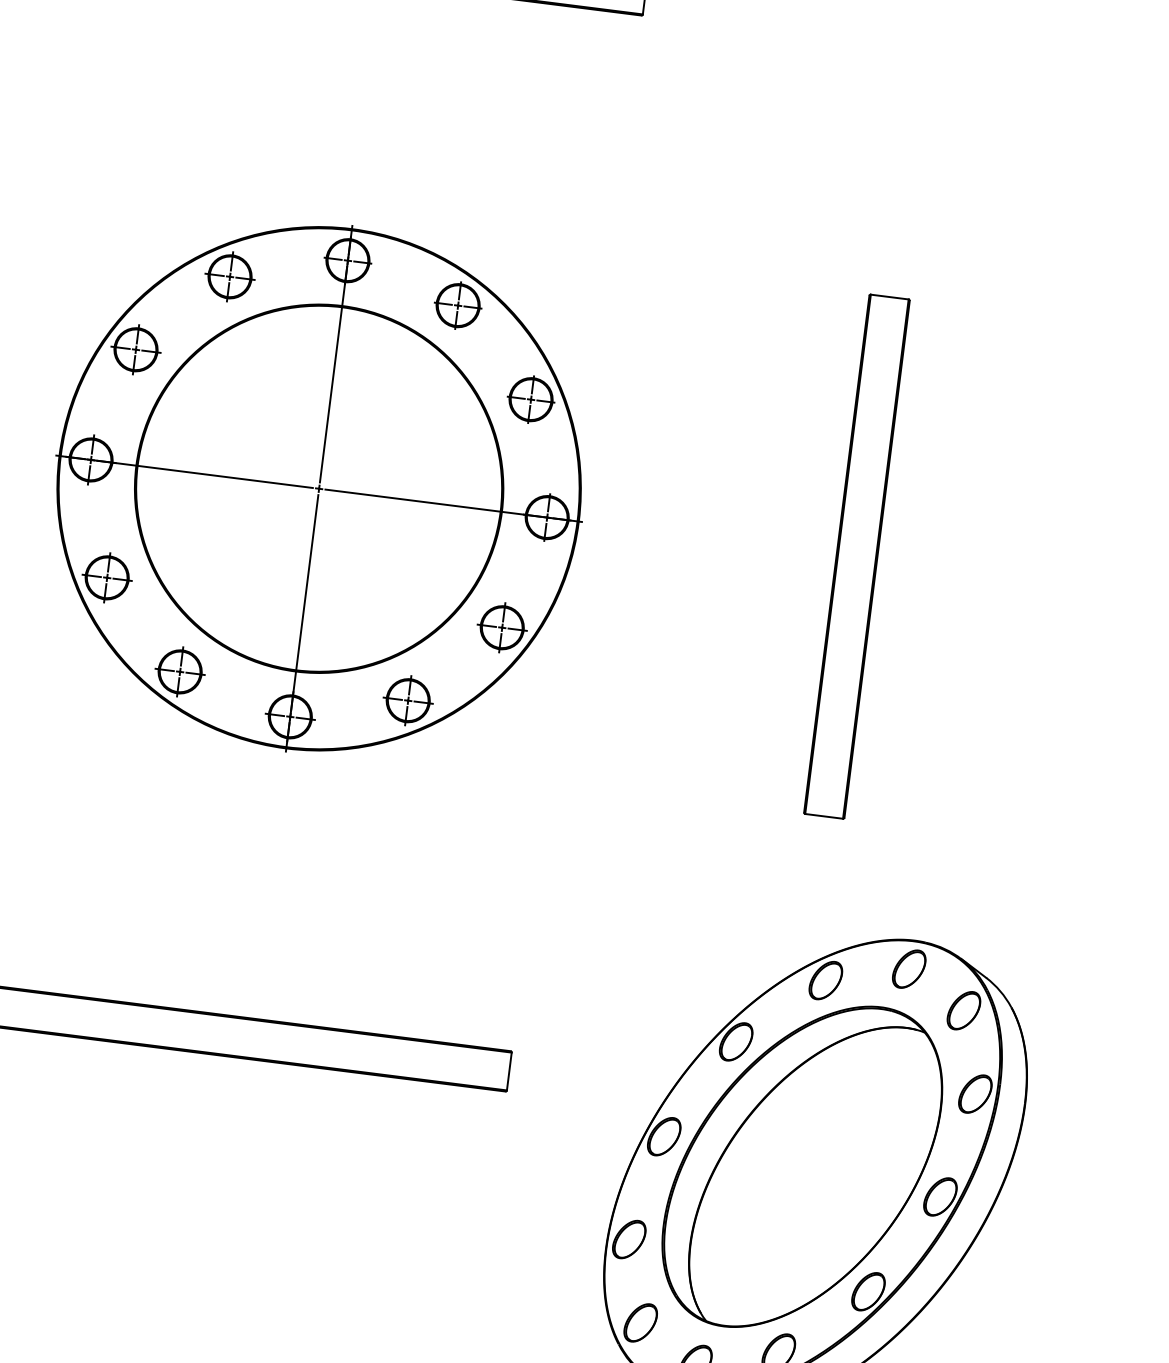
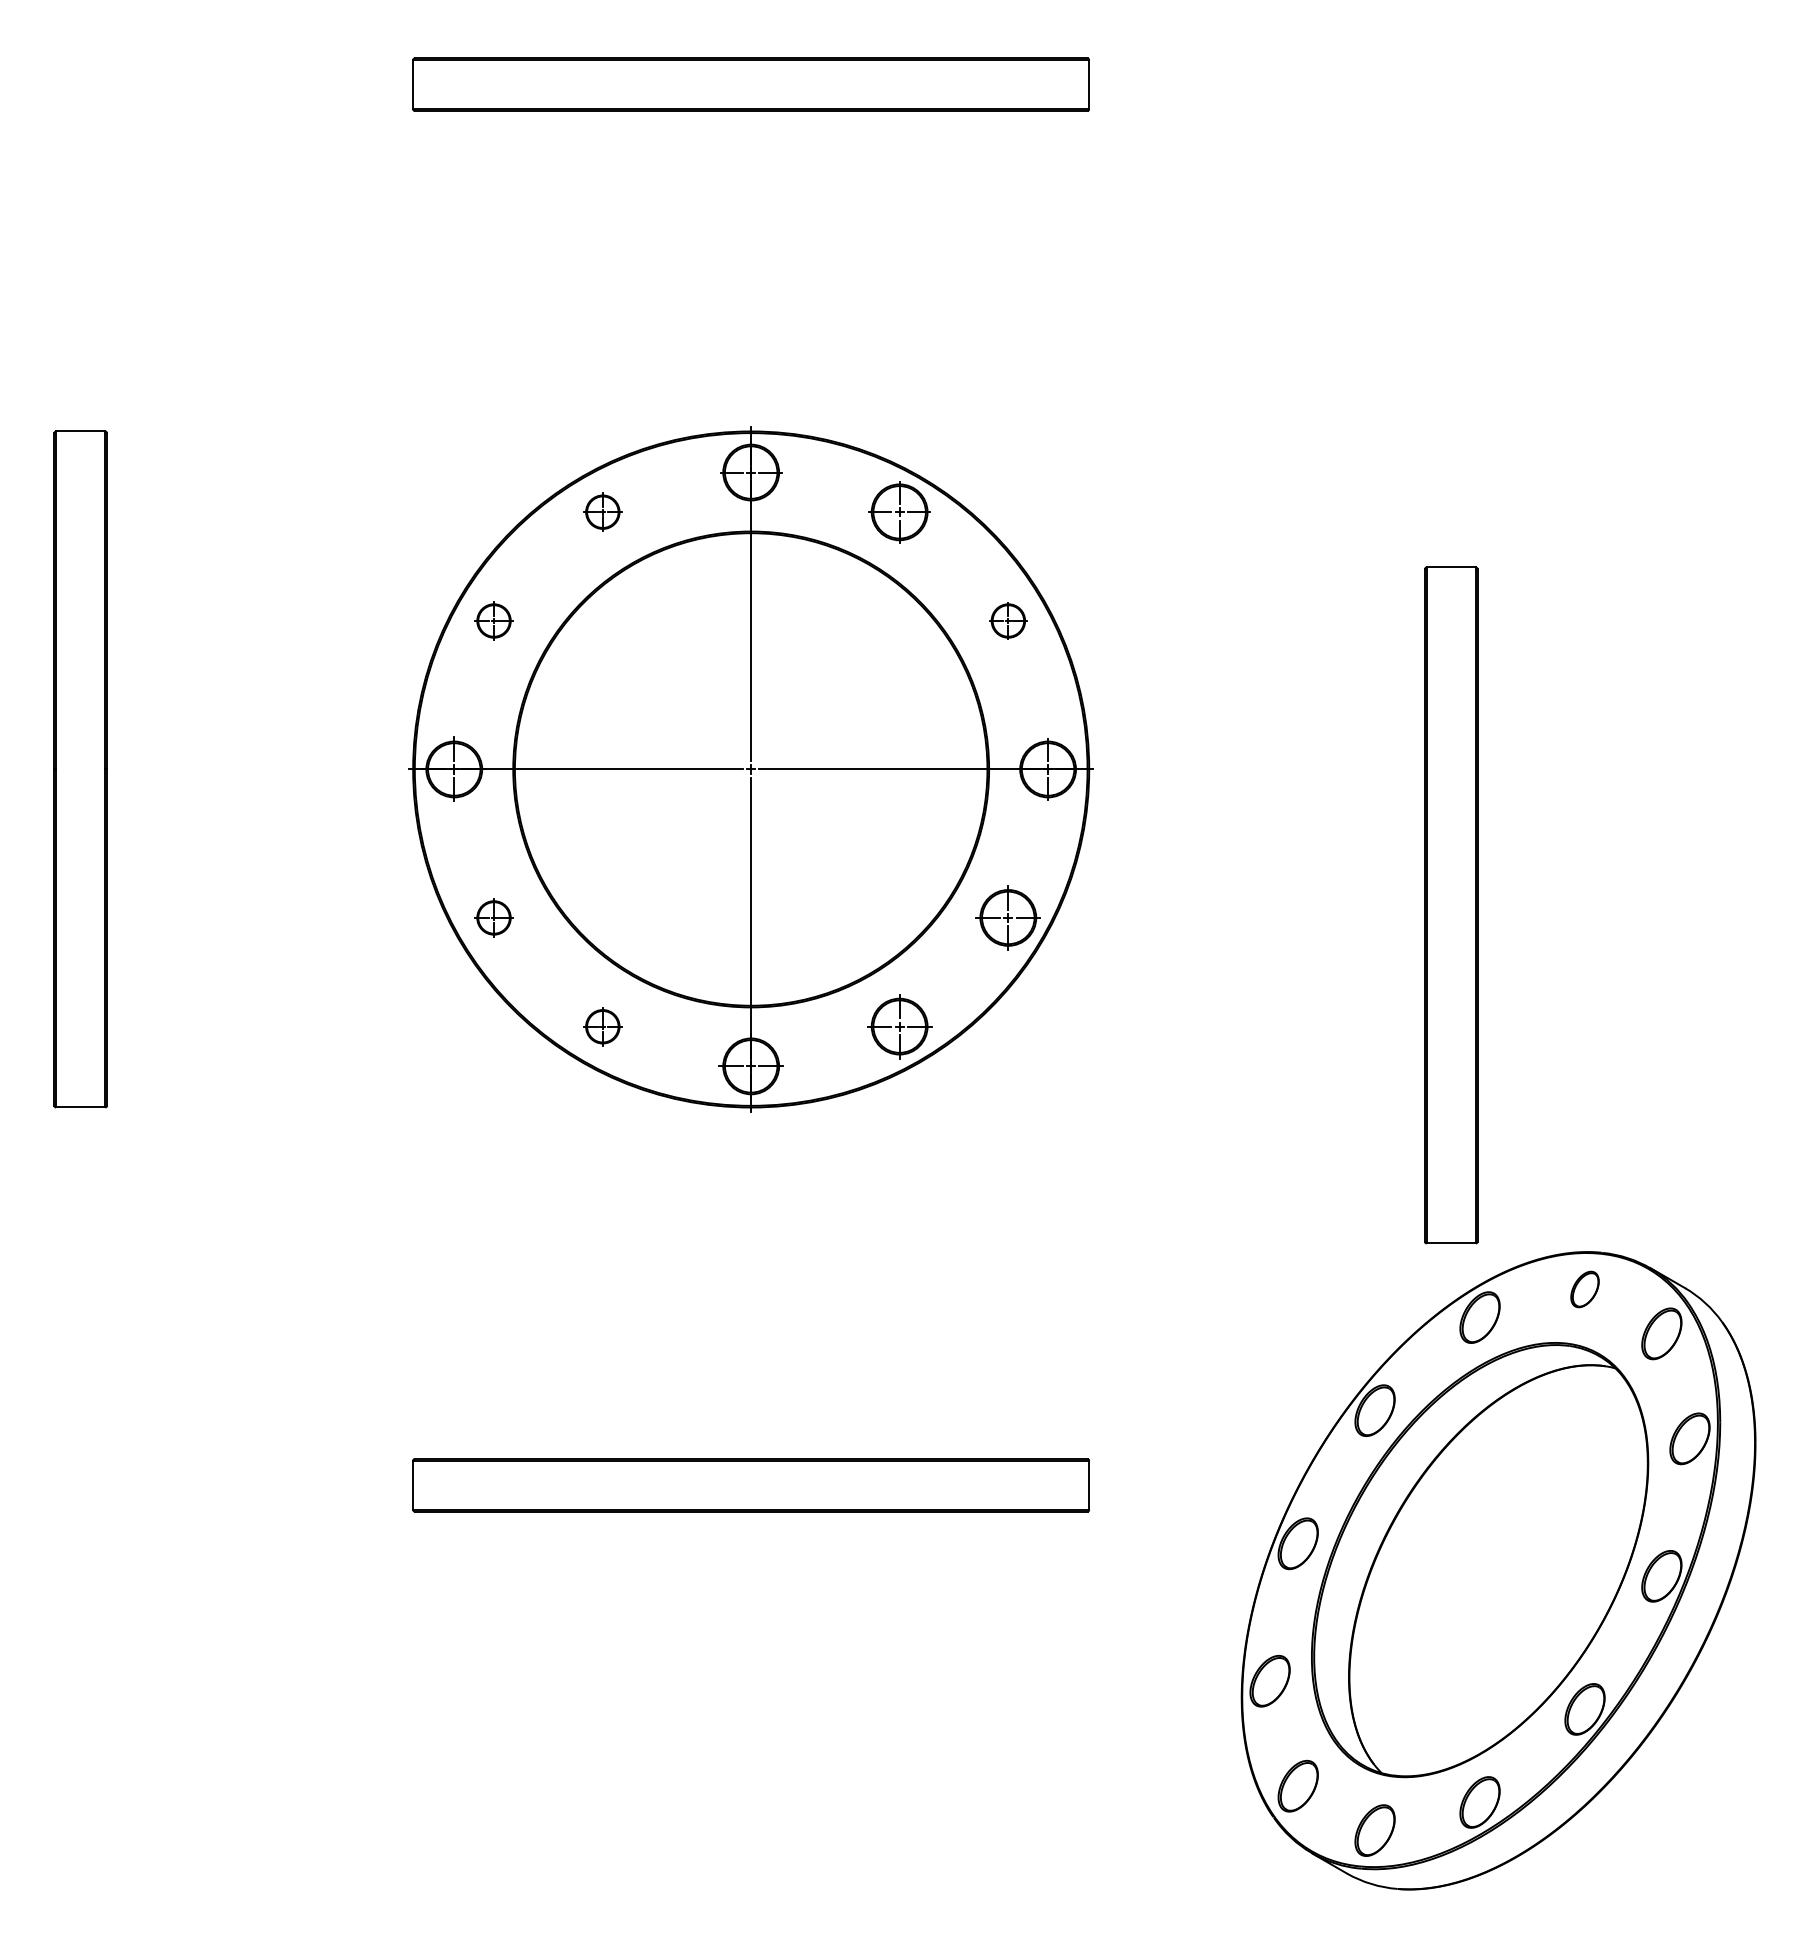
part: (229, 276) -> (602, 511), size x0.6
part: (135, 349) -> (493, 620), size x0.6
part: (531, 399) -> (1008, 620), size x0.6
part: (857, 556) -> (1451, 905), moved
part: (106, 577) -> (493, 917), size x0.6
part: (179, 671) -> (602, 1026), size x0.6
part: (908, 969) -> (1584, 1289), size x0.7

